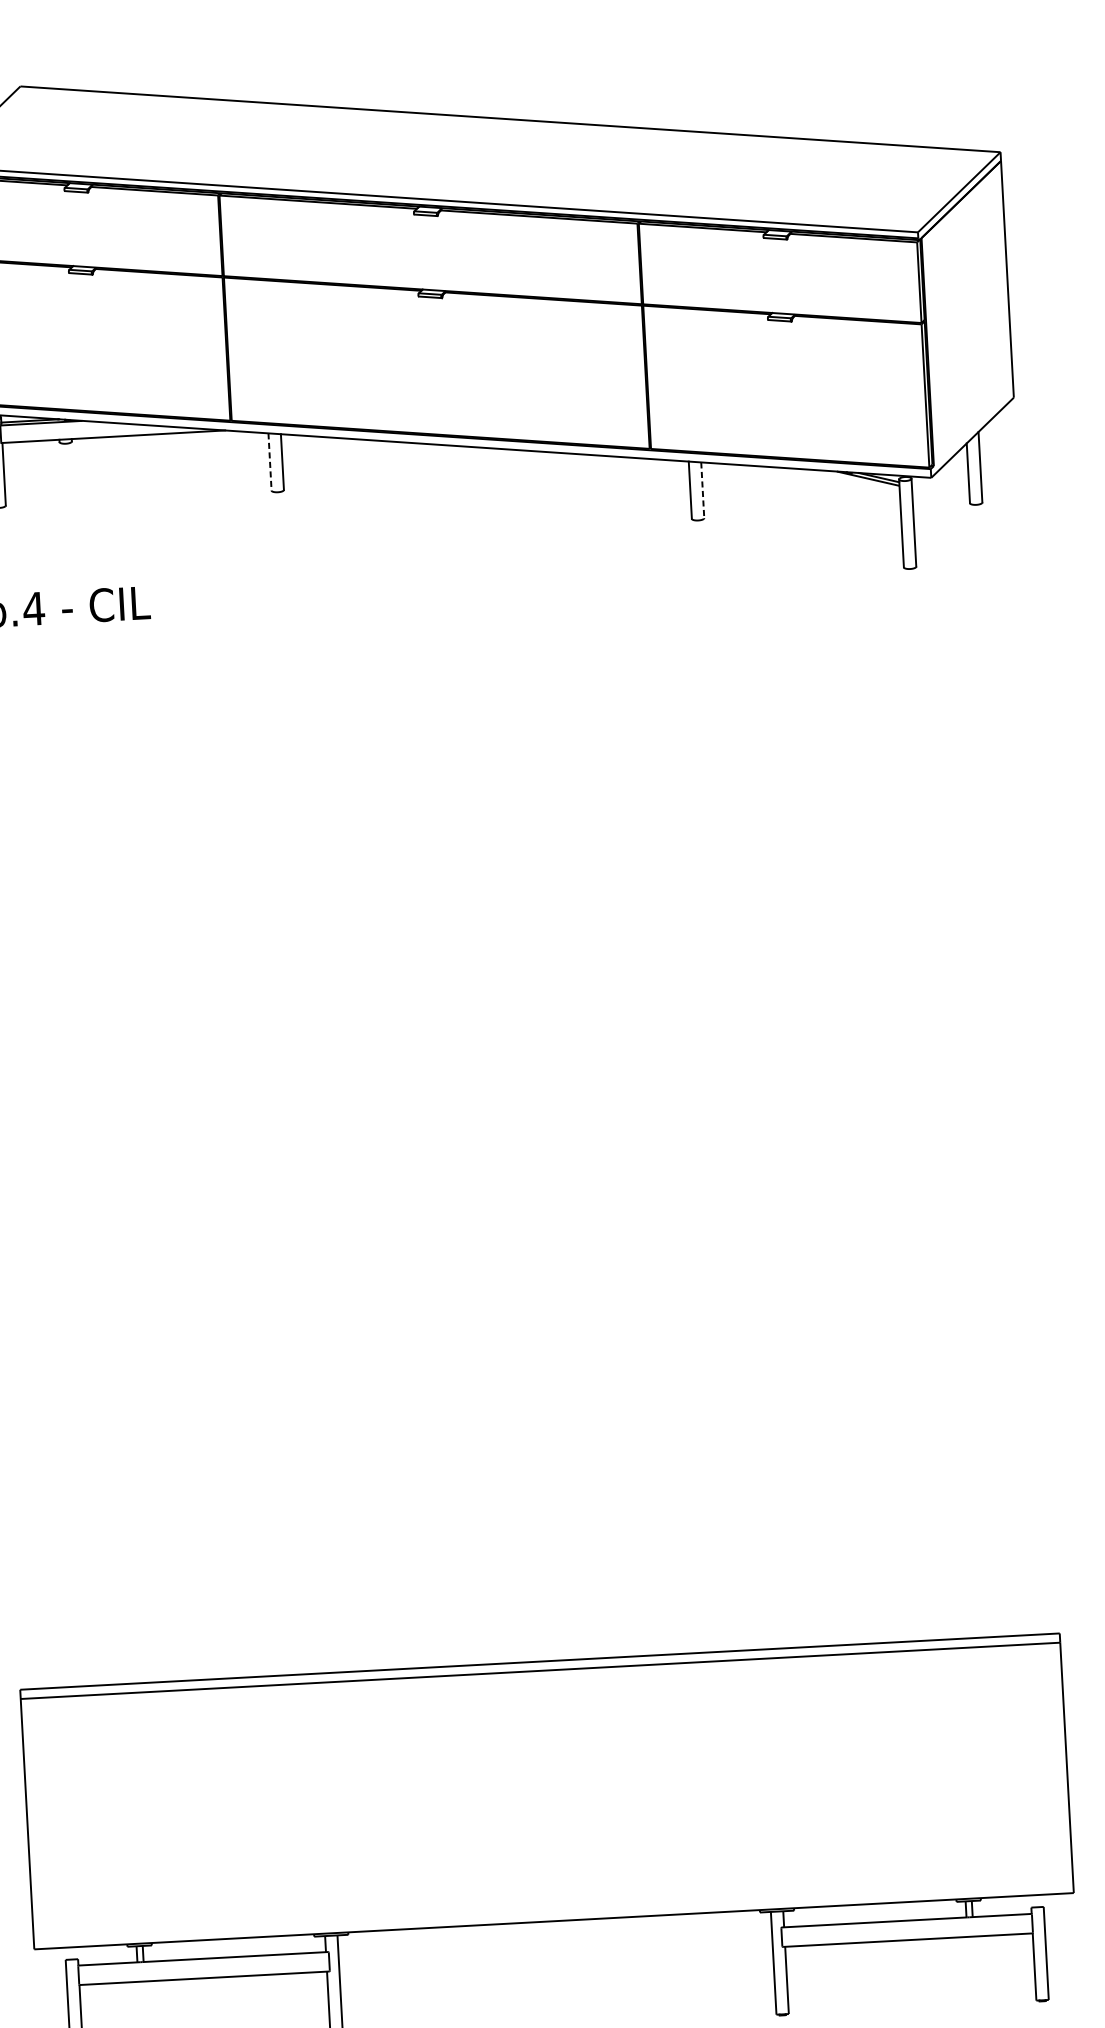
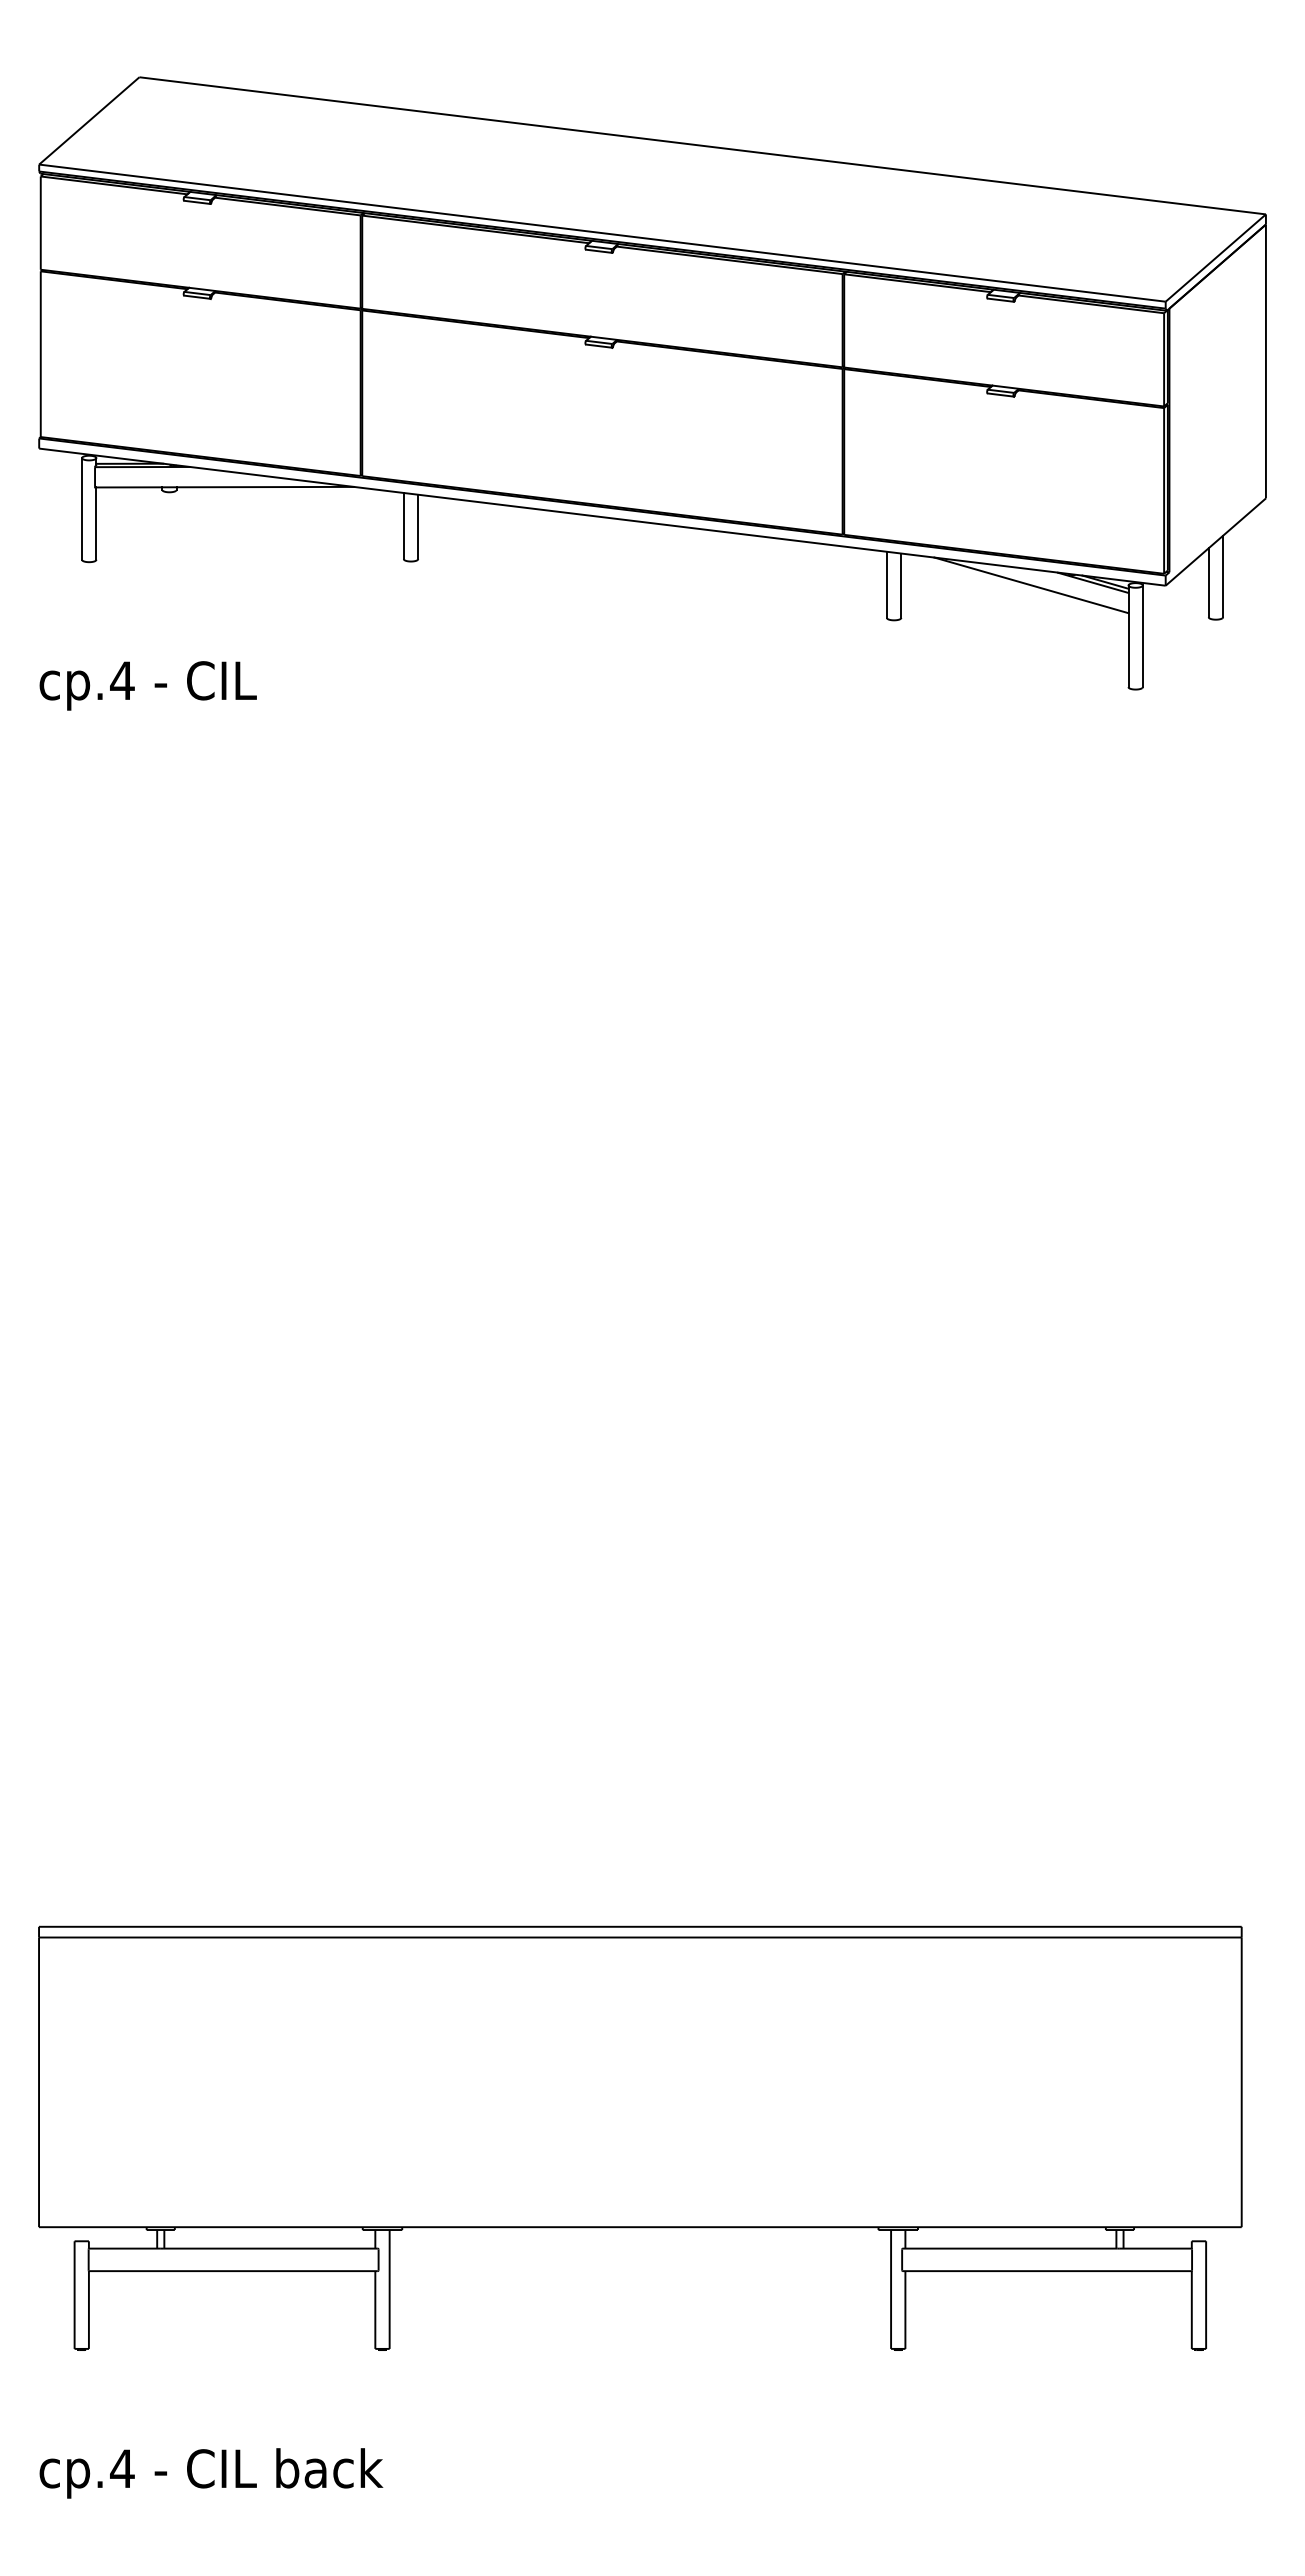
line: (269, 462) -> (403, 526), dashed -> solid
line: (815, 483) -> (1031, 585), added
line: (702, 490) -> (901, 586), dashed -> solid

